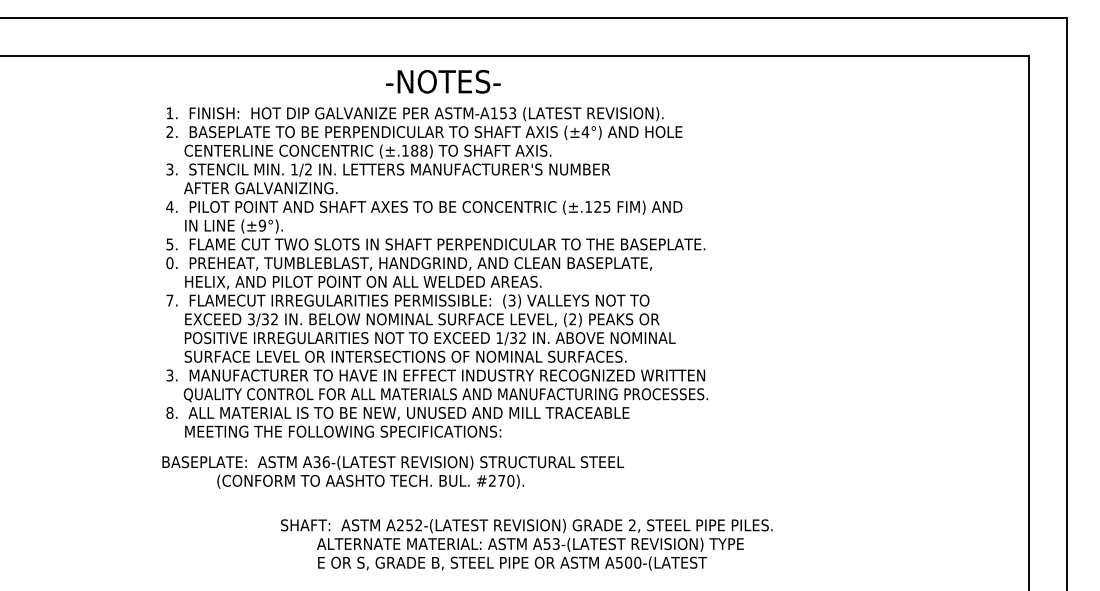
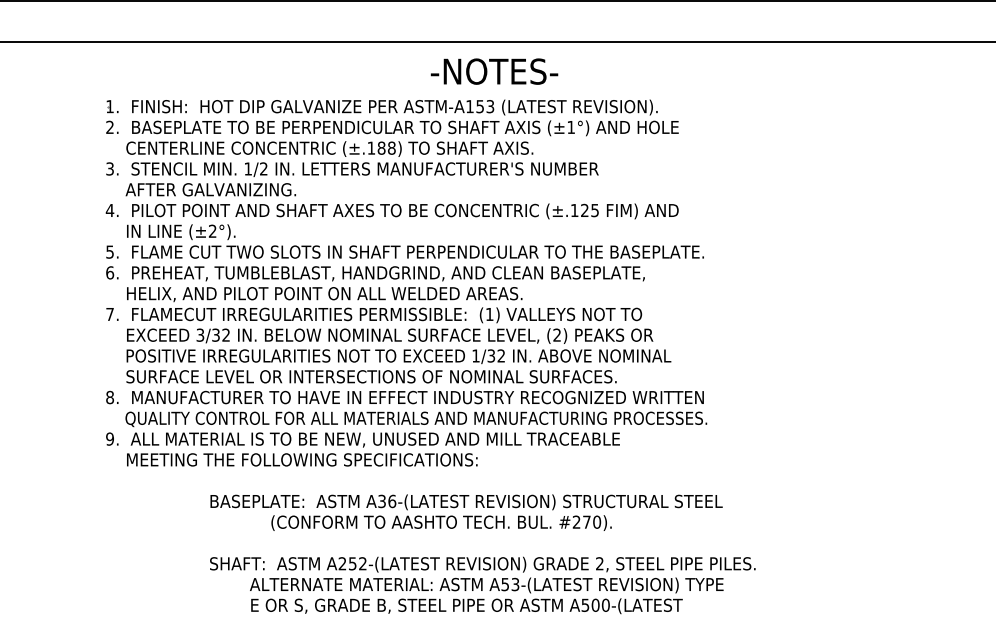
text: (443, 81) -> (494, 71), moved
text: (585, 131) -> (571, 126), (±4°) -> (±1°)
text: (261, 225) -> (211, 231), (±9°). -> (±2°).
text: (169, 262) -> (109, 272), 0. -> 6.
text: (511, 300) -> (489, 314), (3) -> (1)
text: (169, 375) -> (109, 397), 3. -> 8.
text: (169, 412) -> (109, 438), 8. -> 9.
text: (393, 472) -> (466, 512), moved
text: (526, 544) -> (482, 585), moved

